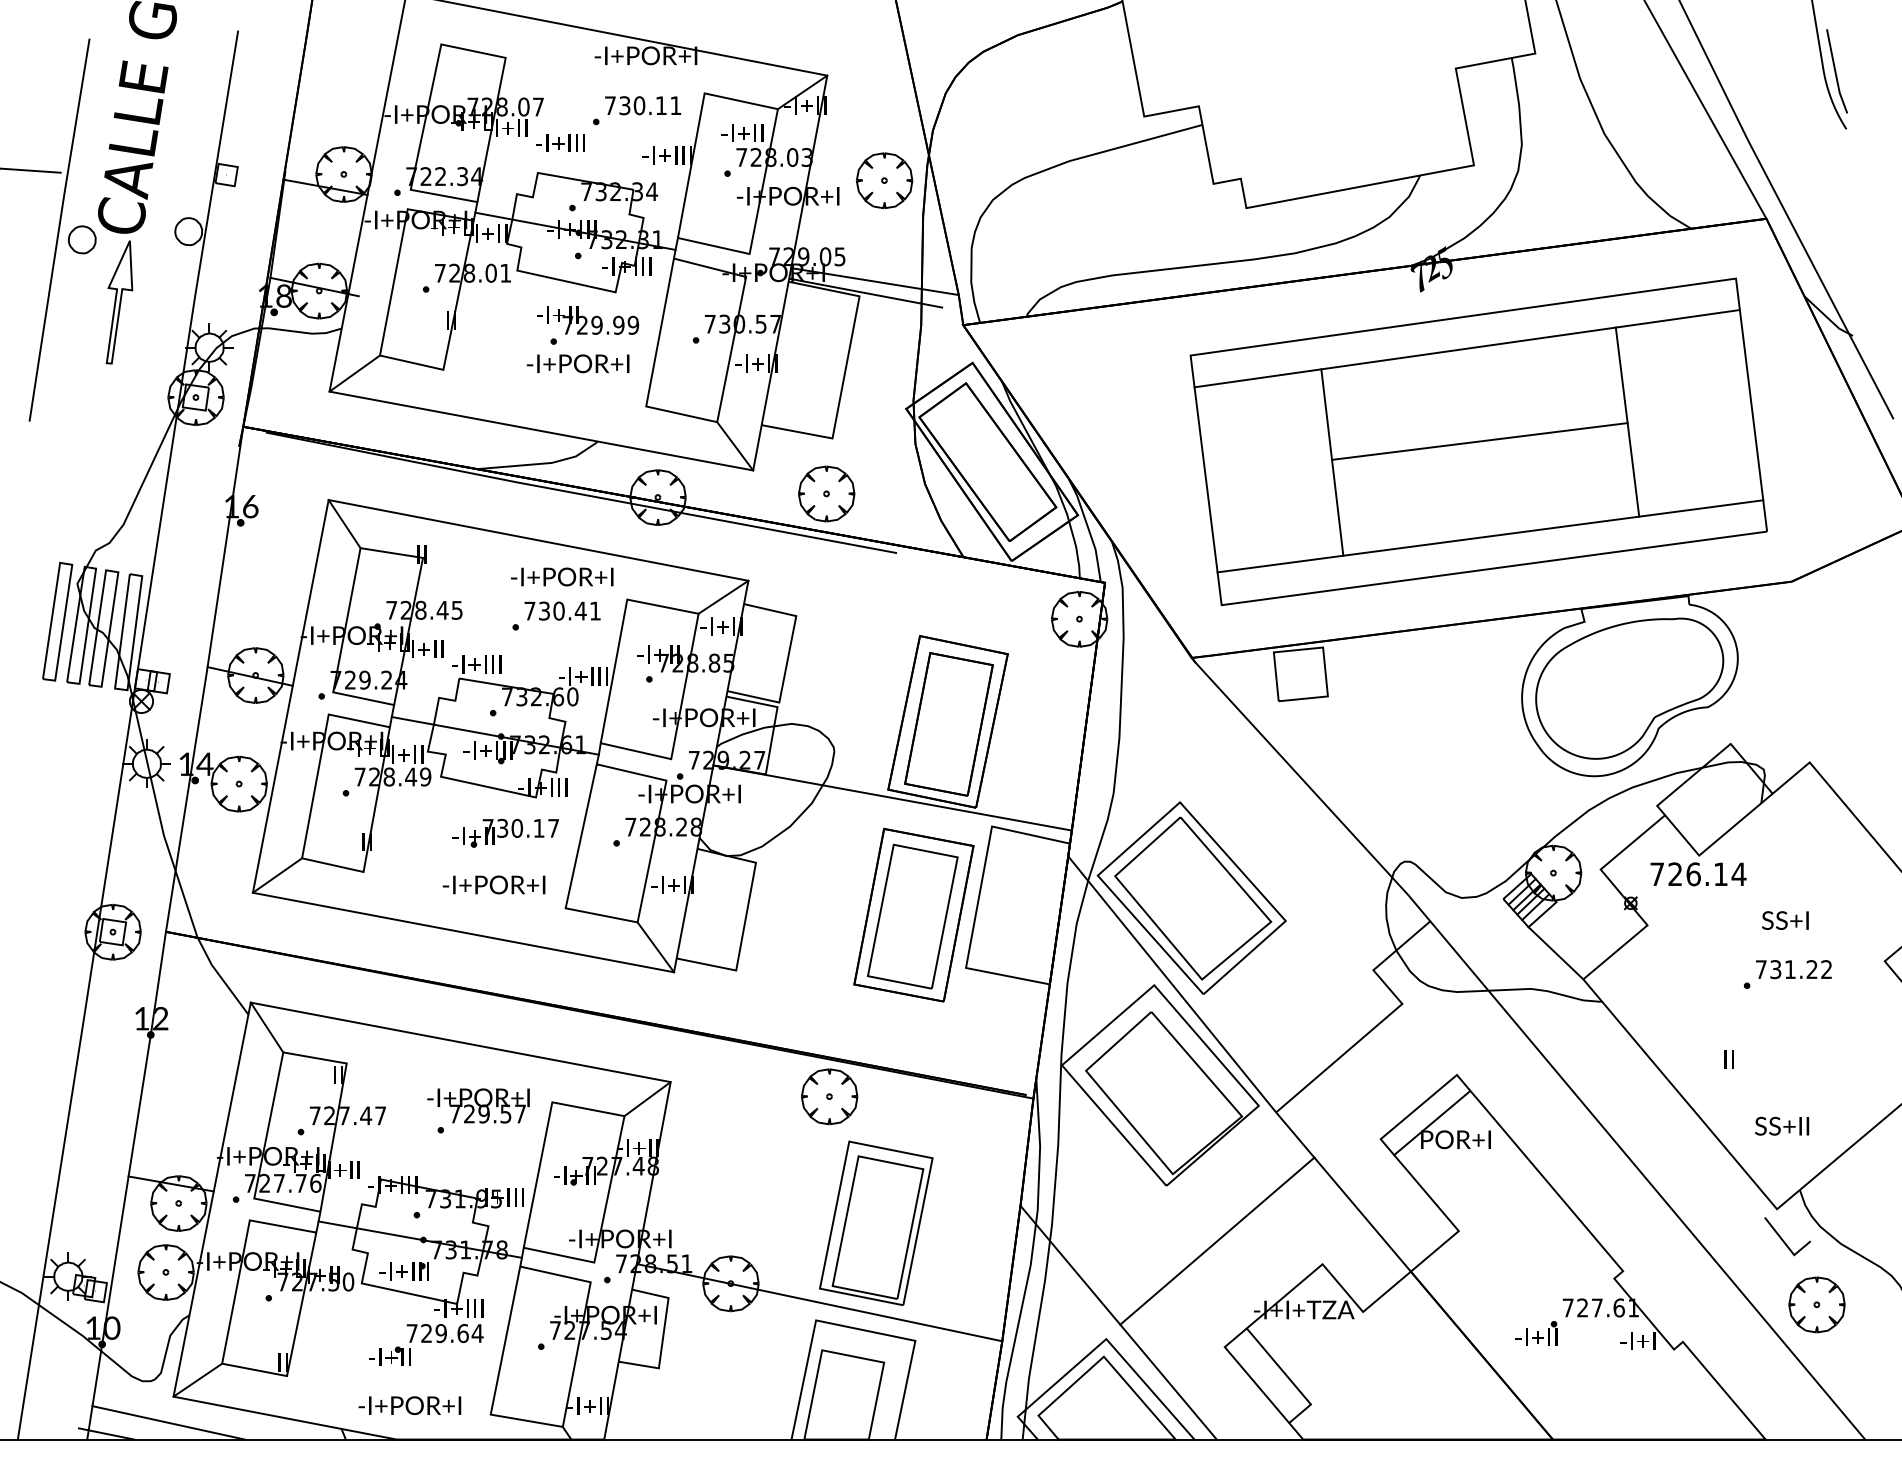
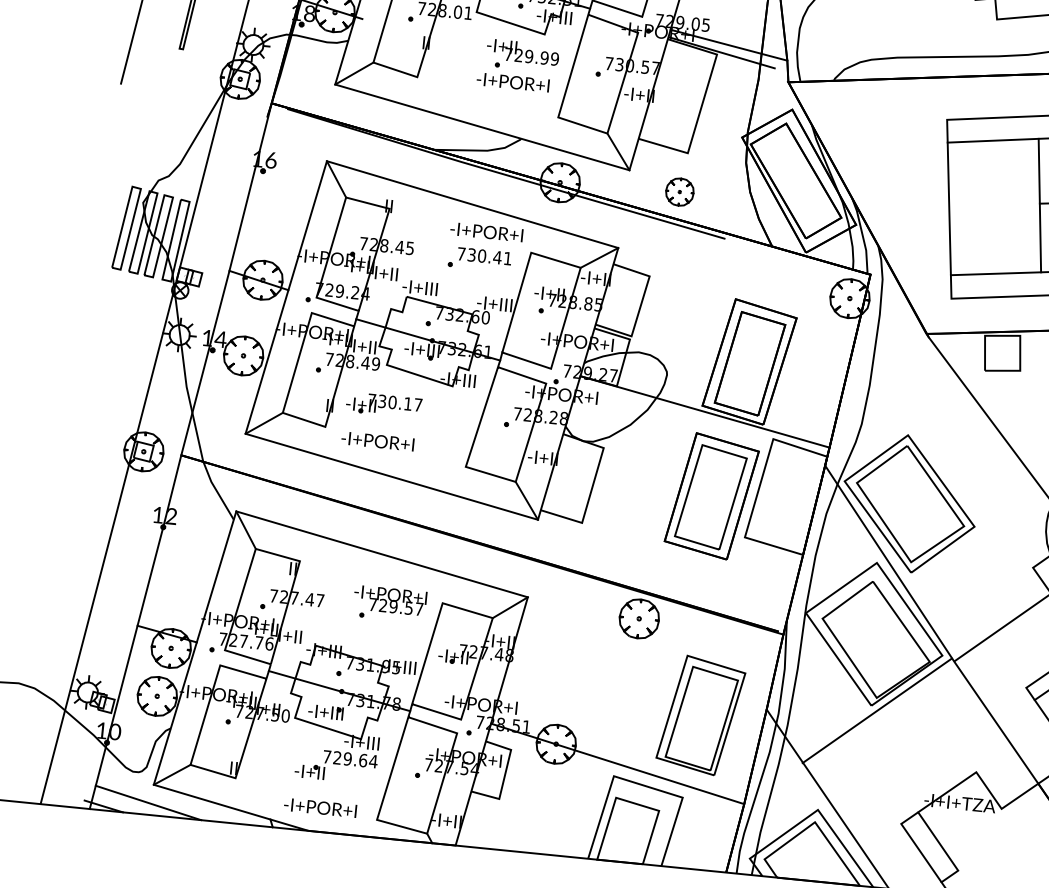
part: (826, 493) -> (679, 191), size x0.7
part: (505, 832) -> (384, 404), moved
text: (493, 884) -> (377, 441), moved
part: (876, 1222) -> (701, 714), moved
line: (1217, 1240) -> (877, 710), moved

